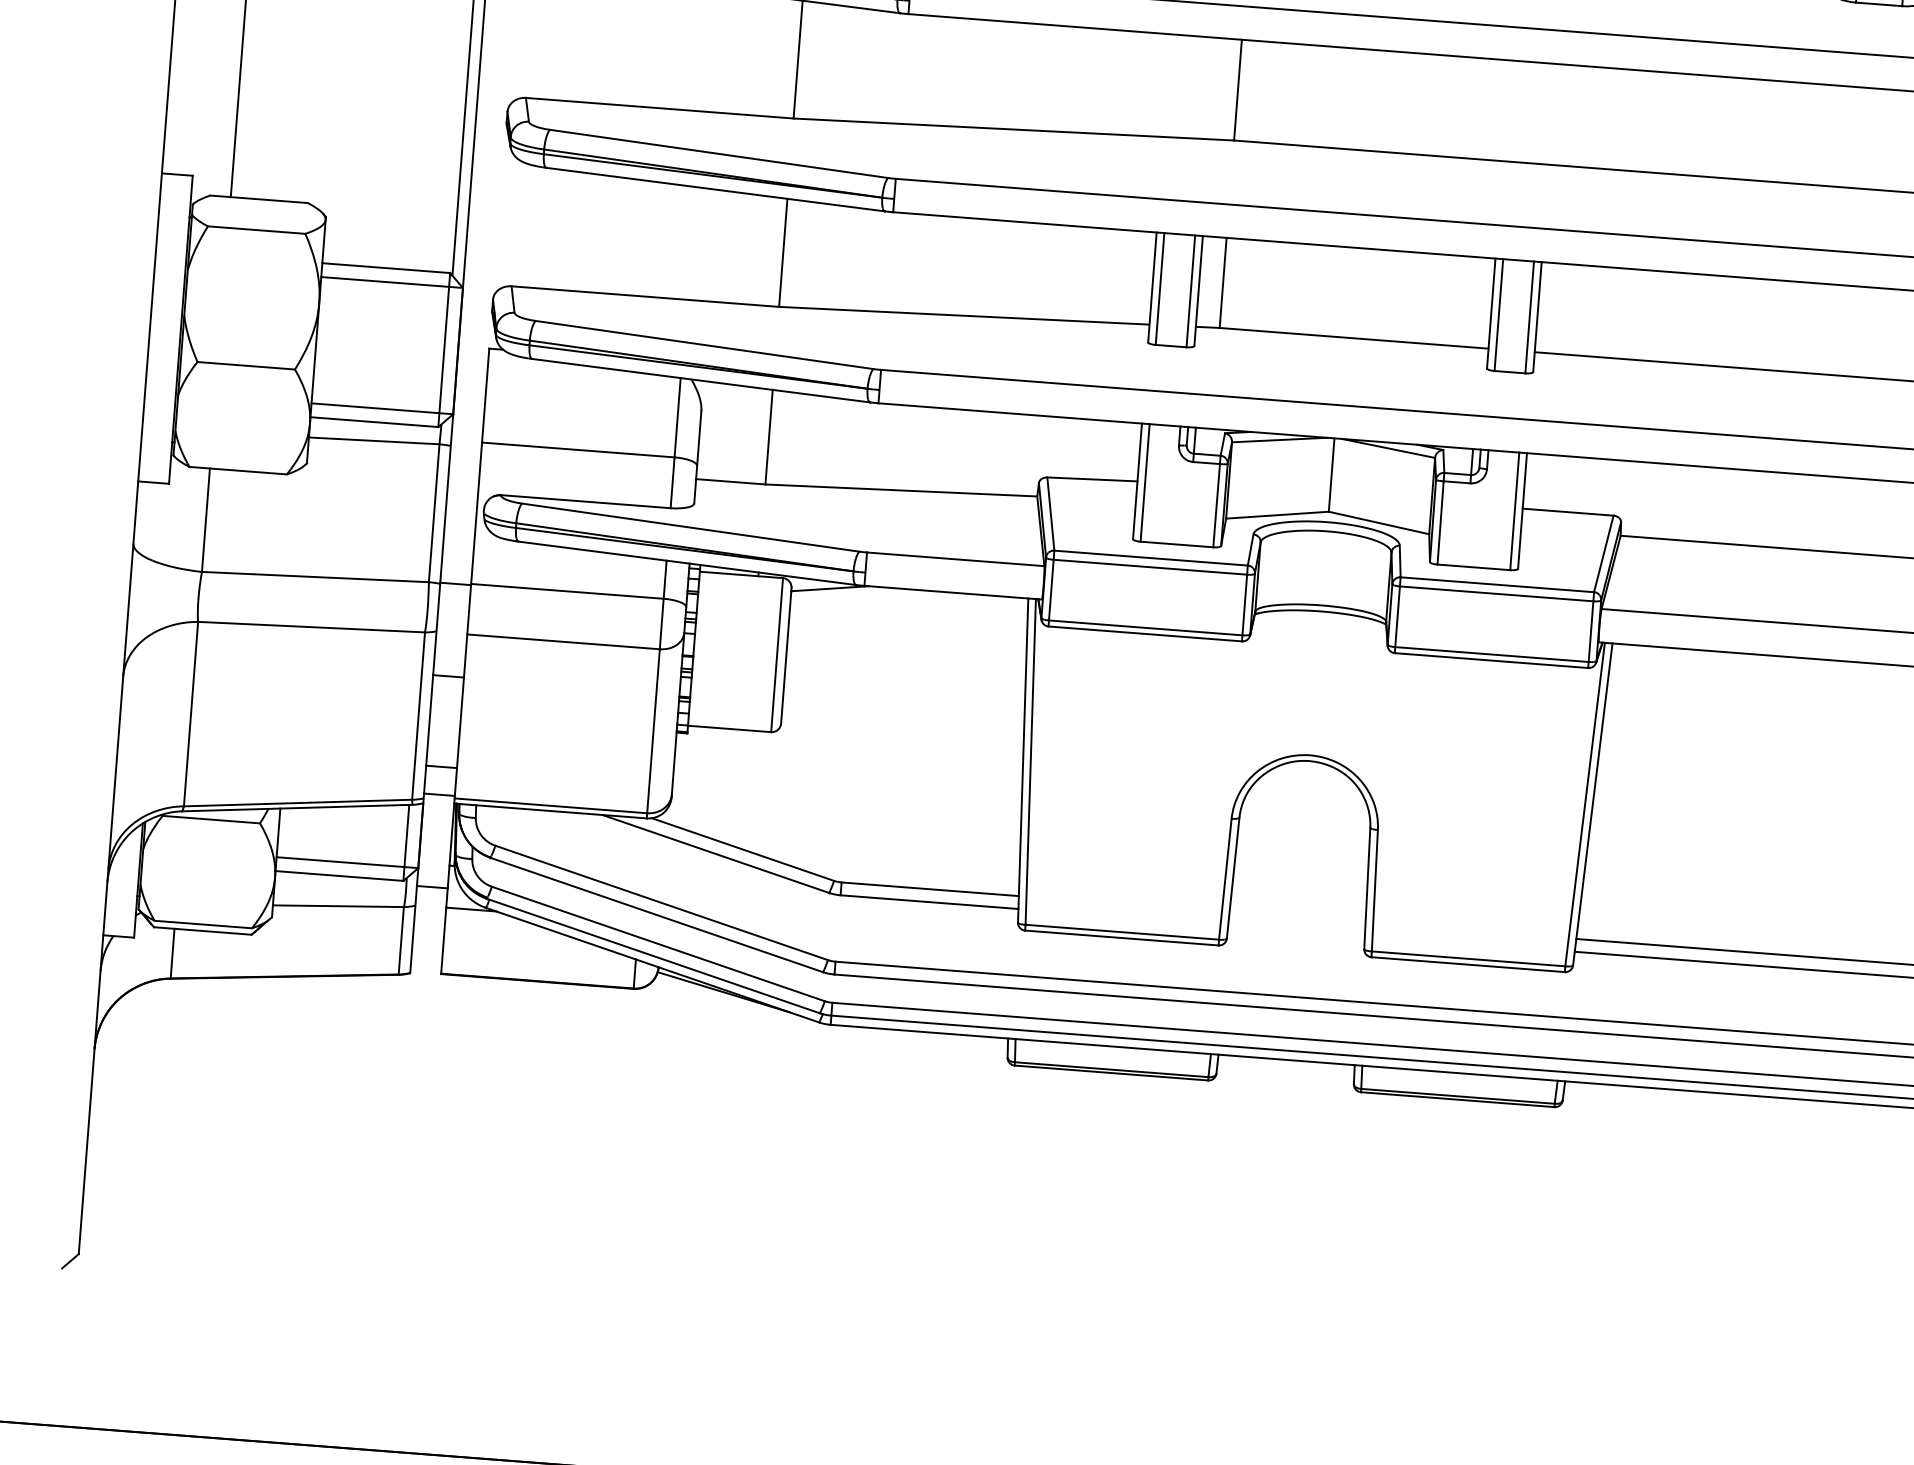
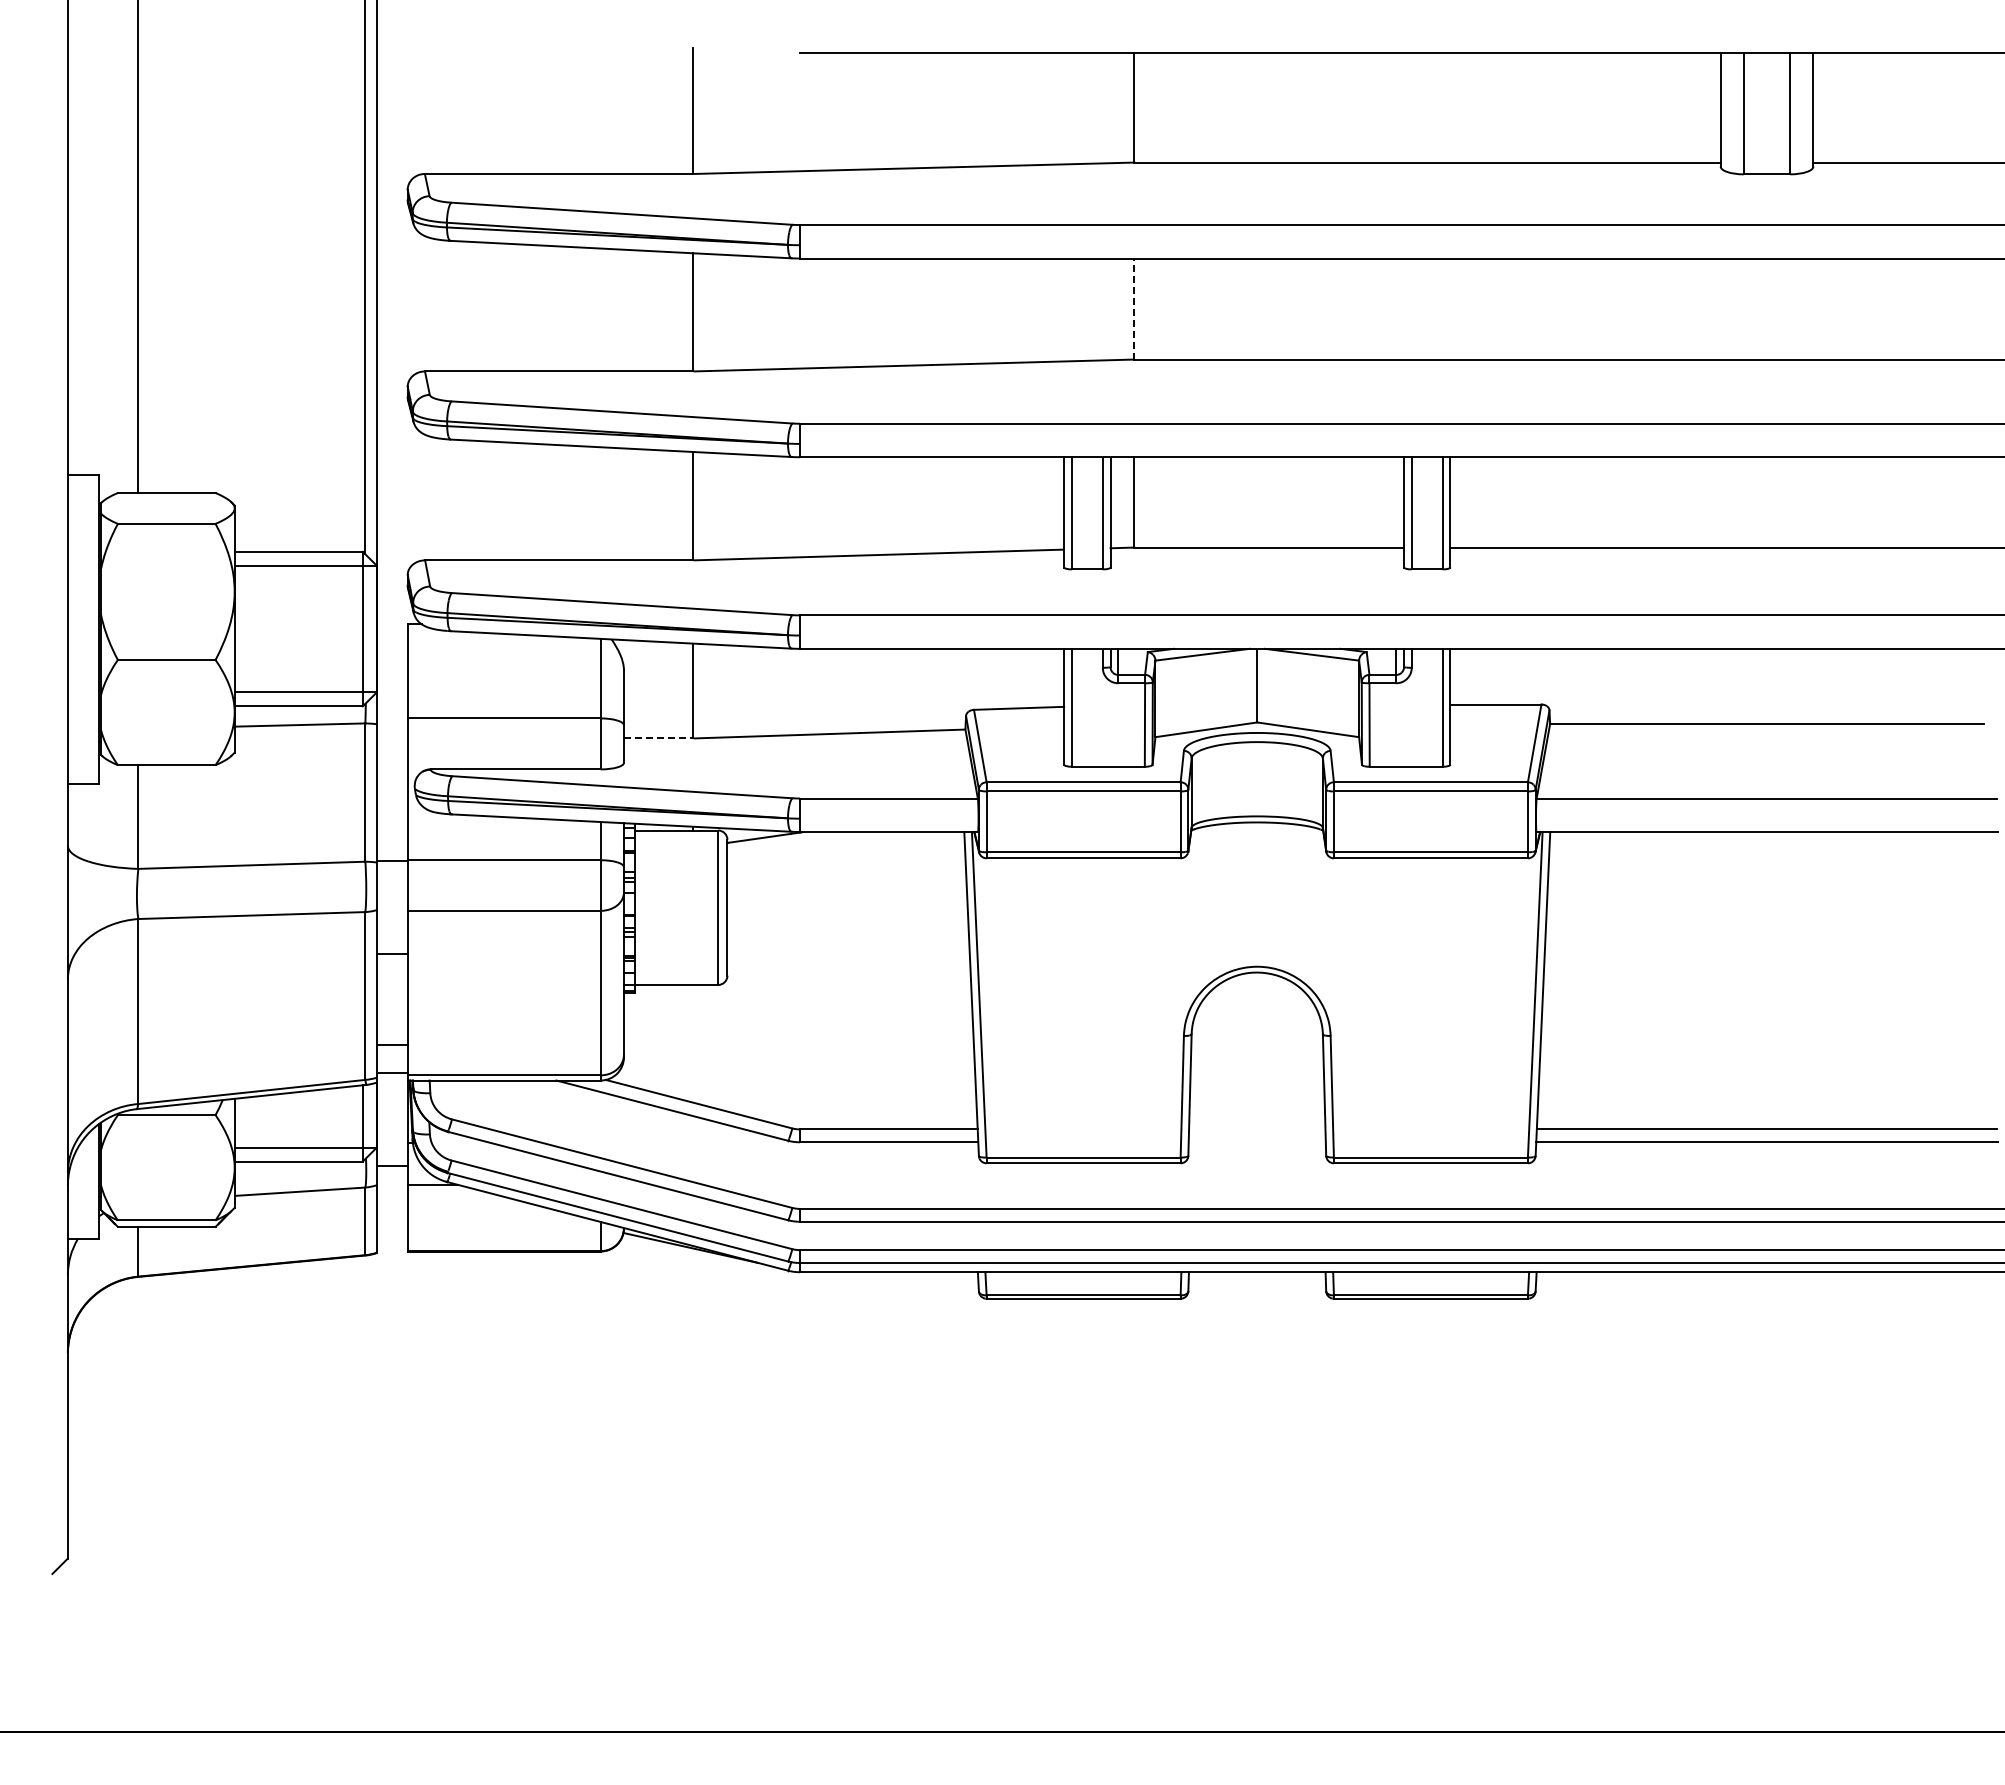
line: (1238, 90) -> (1134, 309), solid -> dashed
line: (730, 481) -> (658, 738), solid -> dashed

